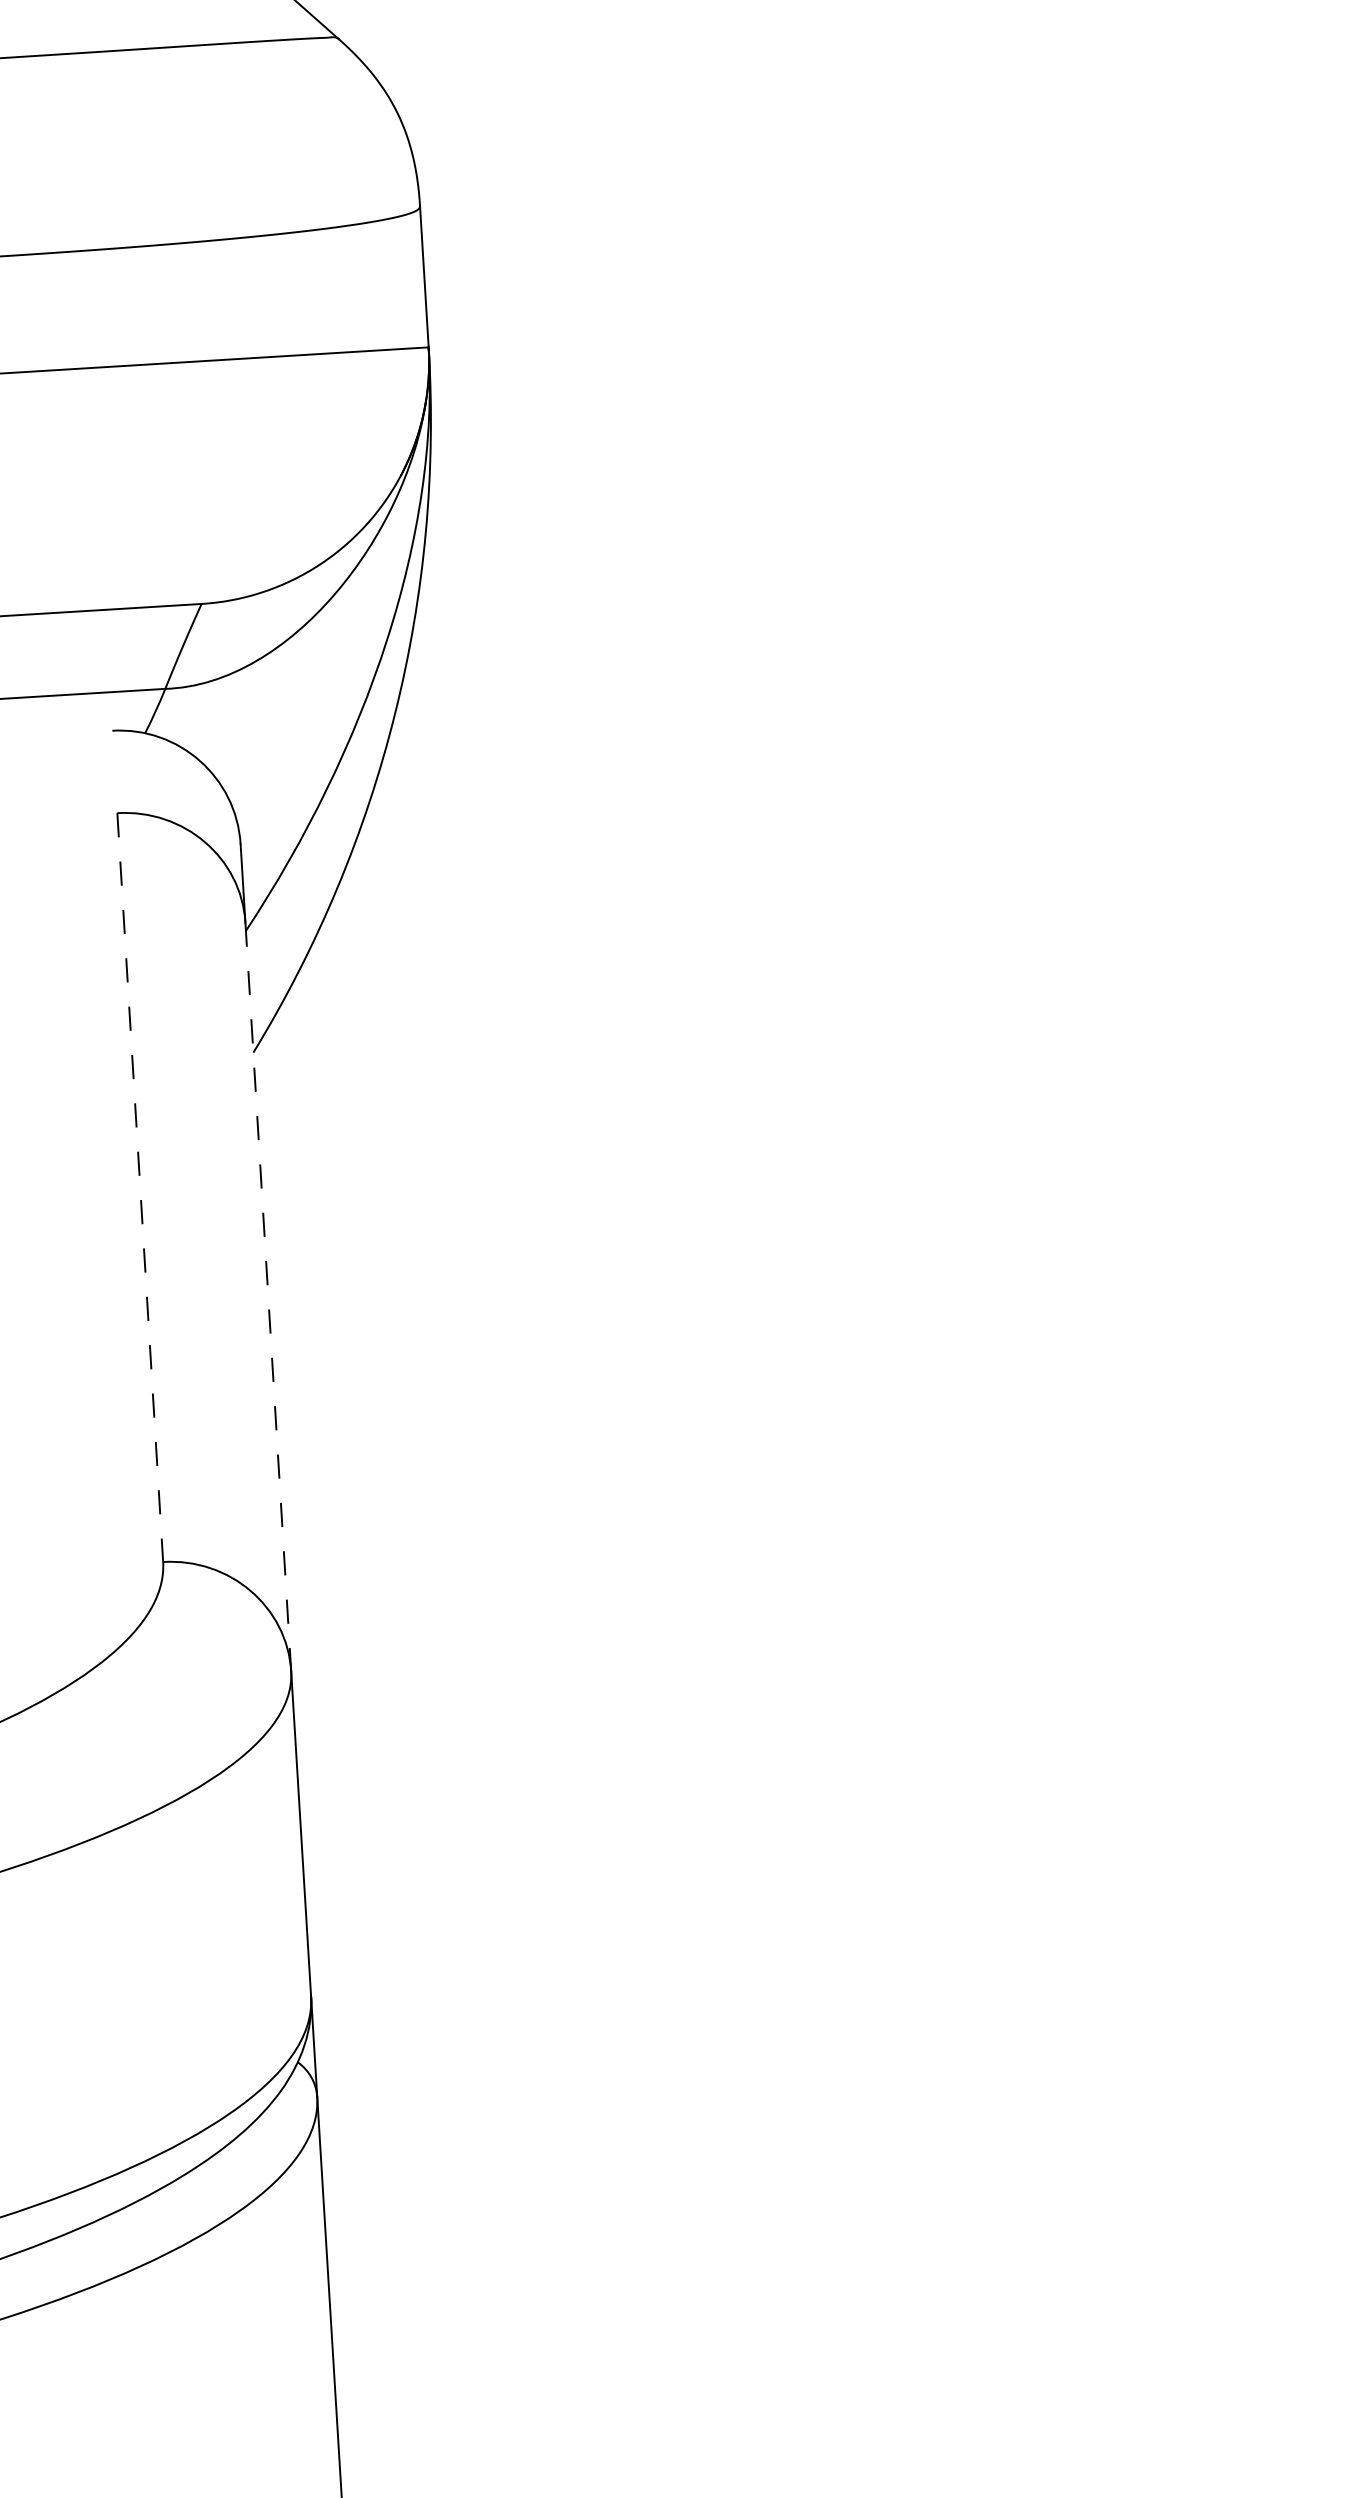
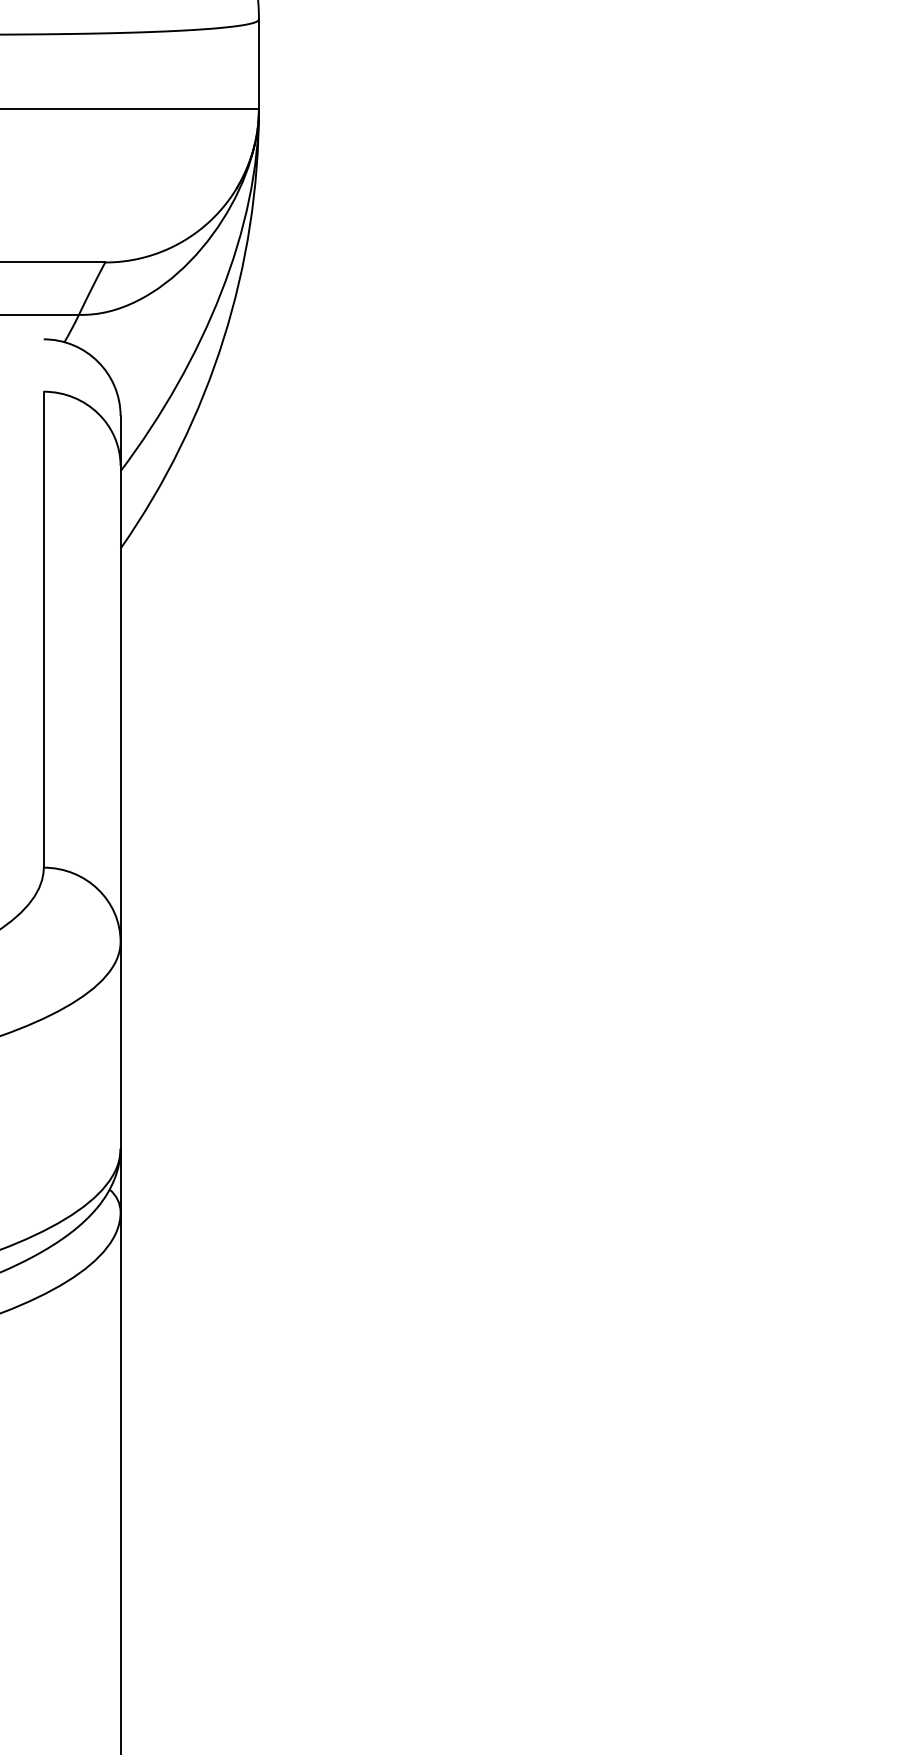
line: (139, 1187) -> (43, 629), dashed -> solid
line: (268, 1296) -> (120, 703), dashed -> solid

